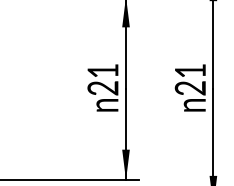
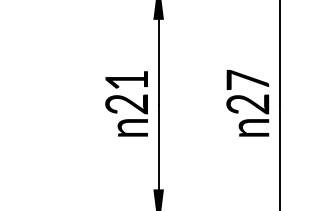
text: (190, 70) -> (248, 79), 21 -> 27

